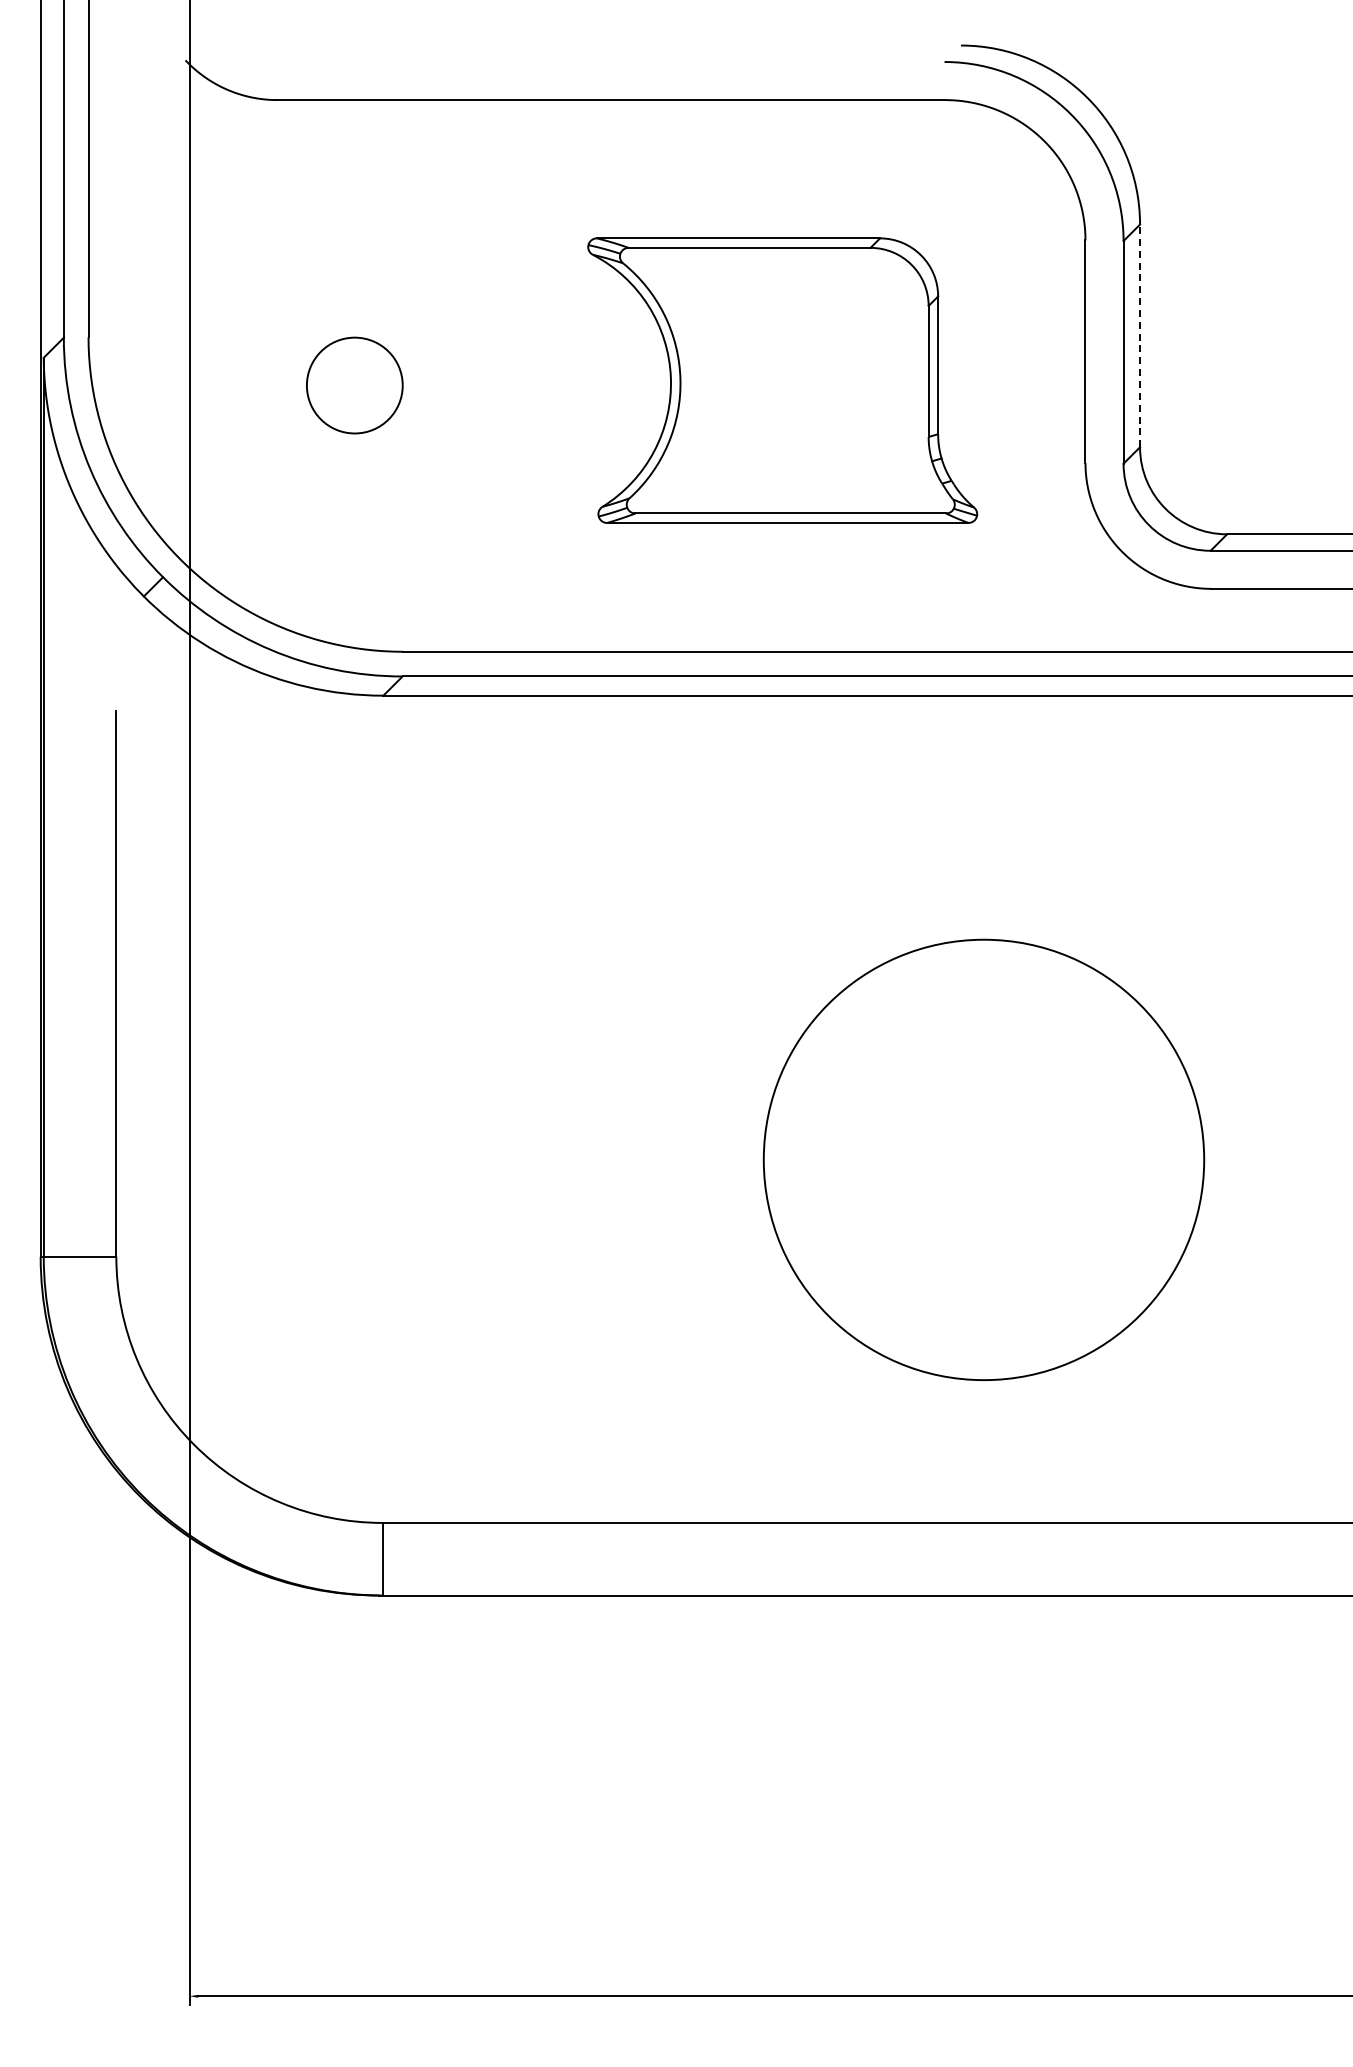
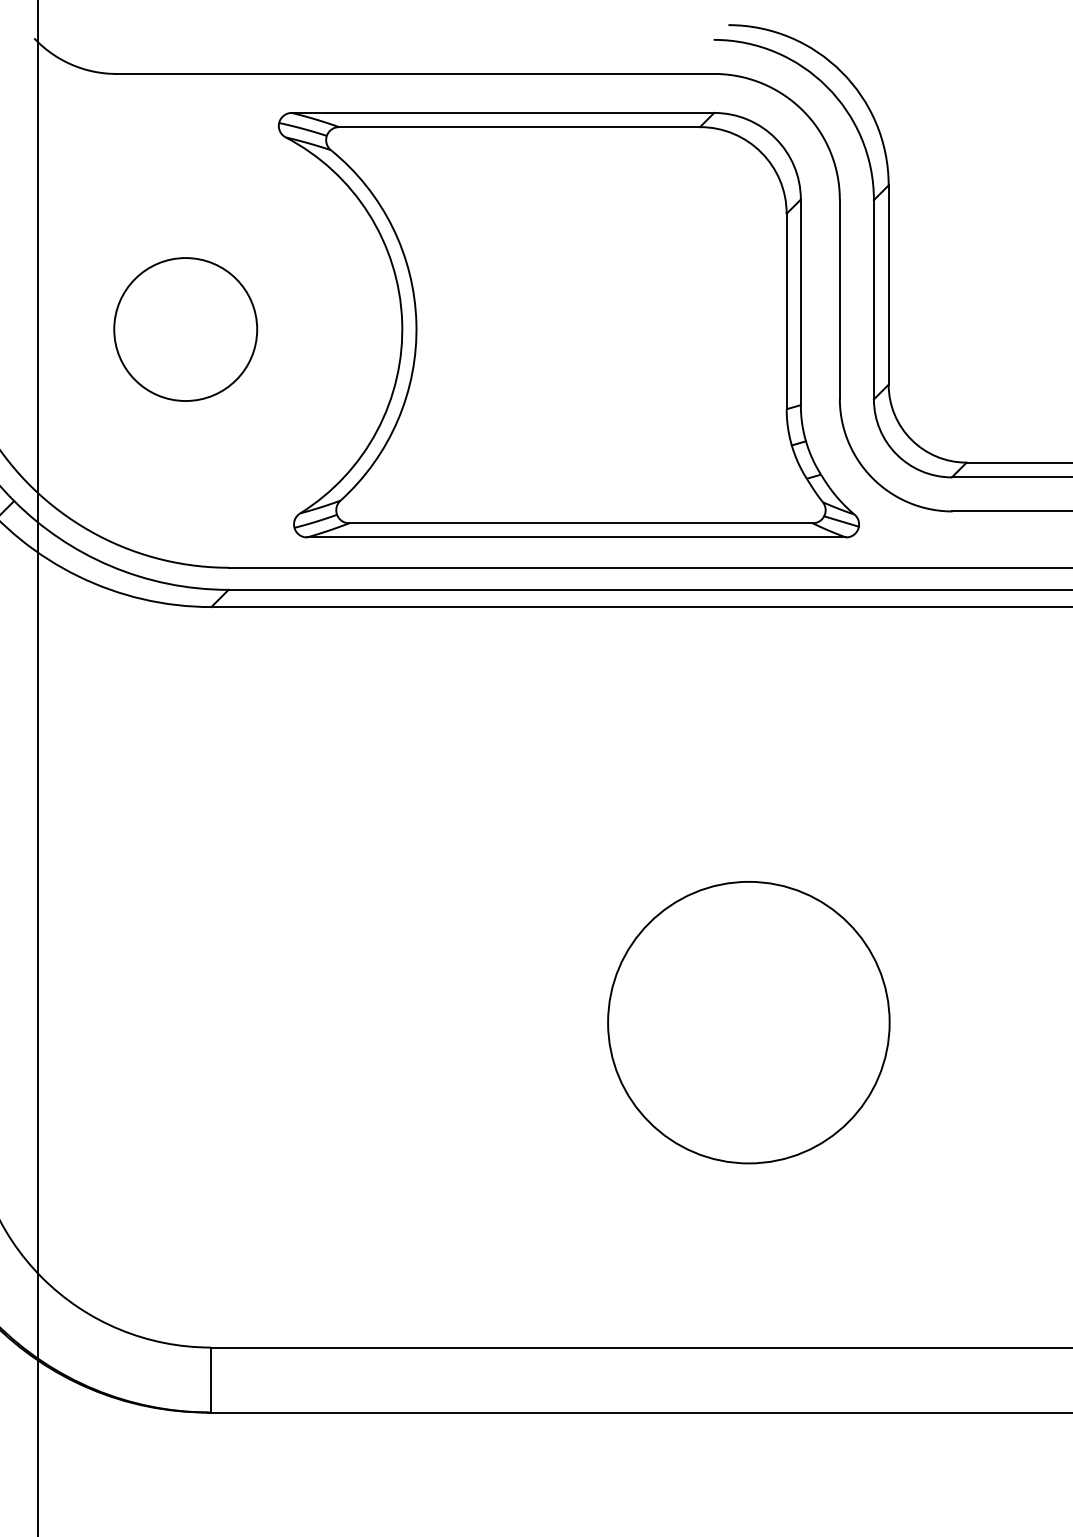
line: (1140, 335) -> (889, 284), dashed -> solid
part: (782, 380) -> (568, 324), size x1.67
circle: (354, 385) -> (185, 329), size x1.67
circle: (983, 1159) -> (748, 1022), size x0.71

